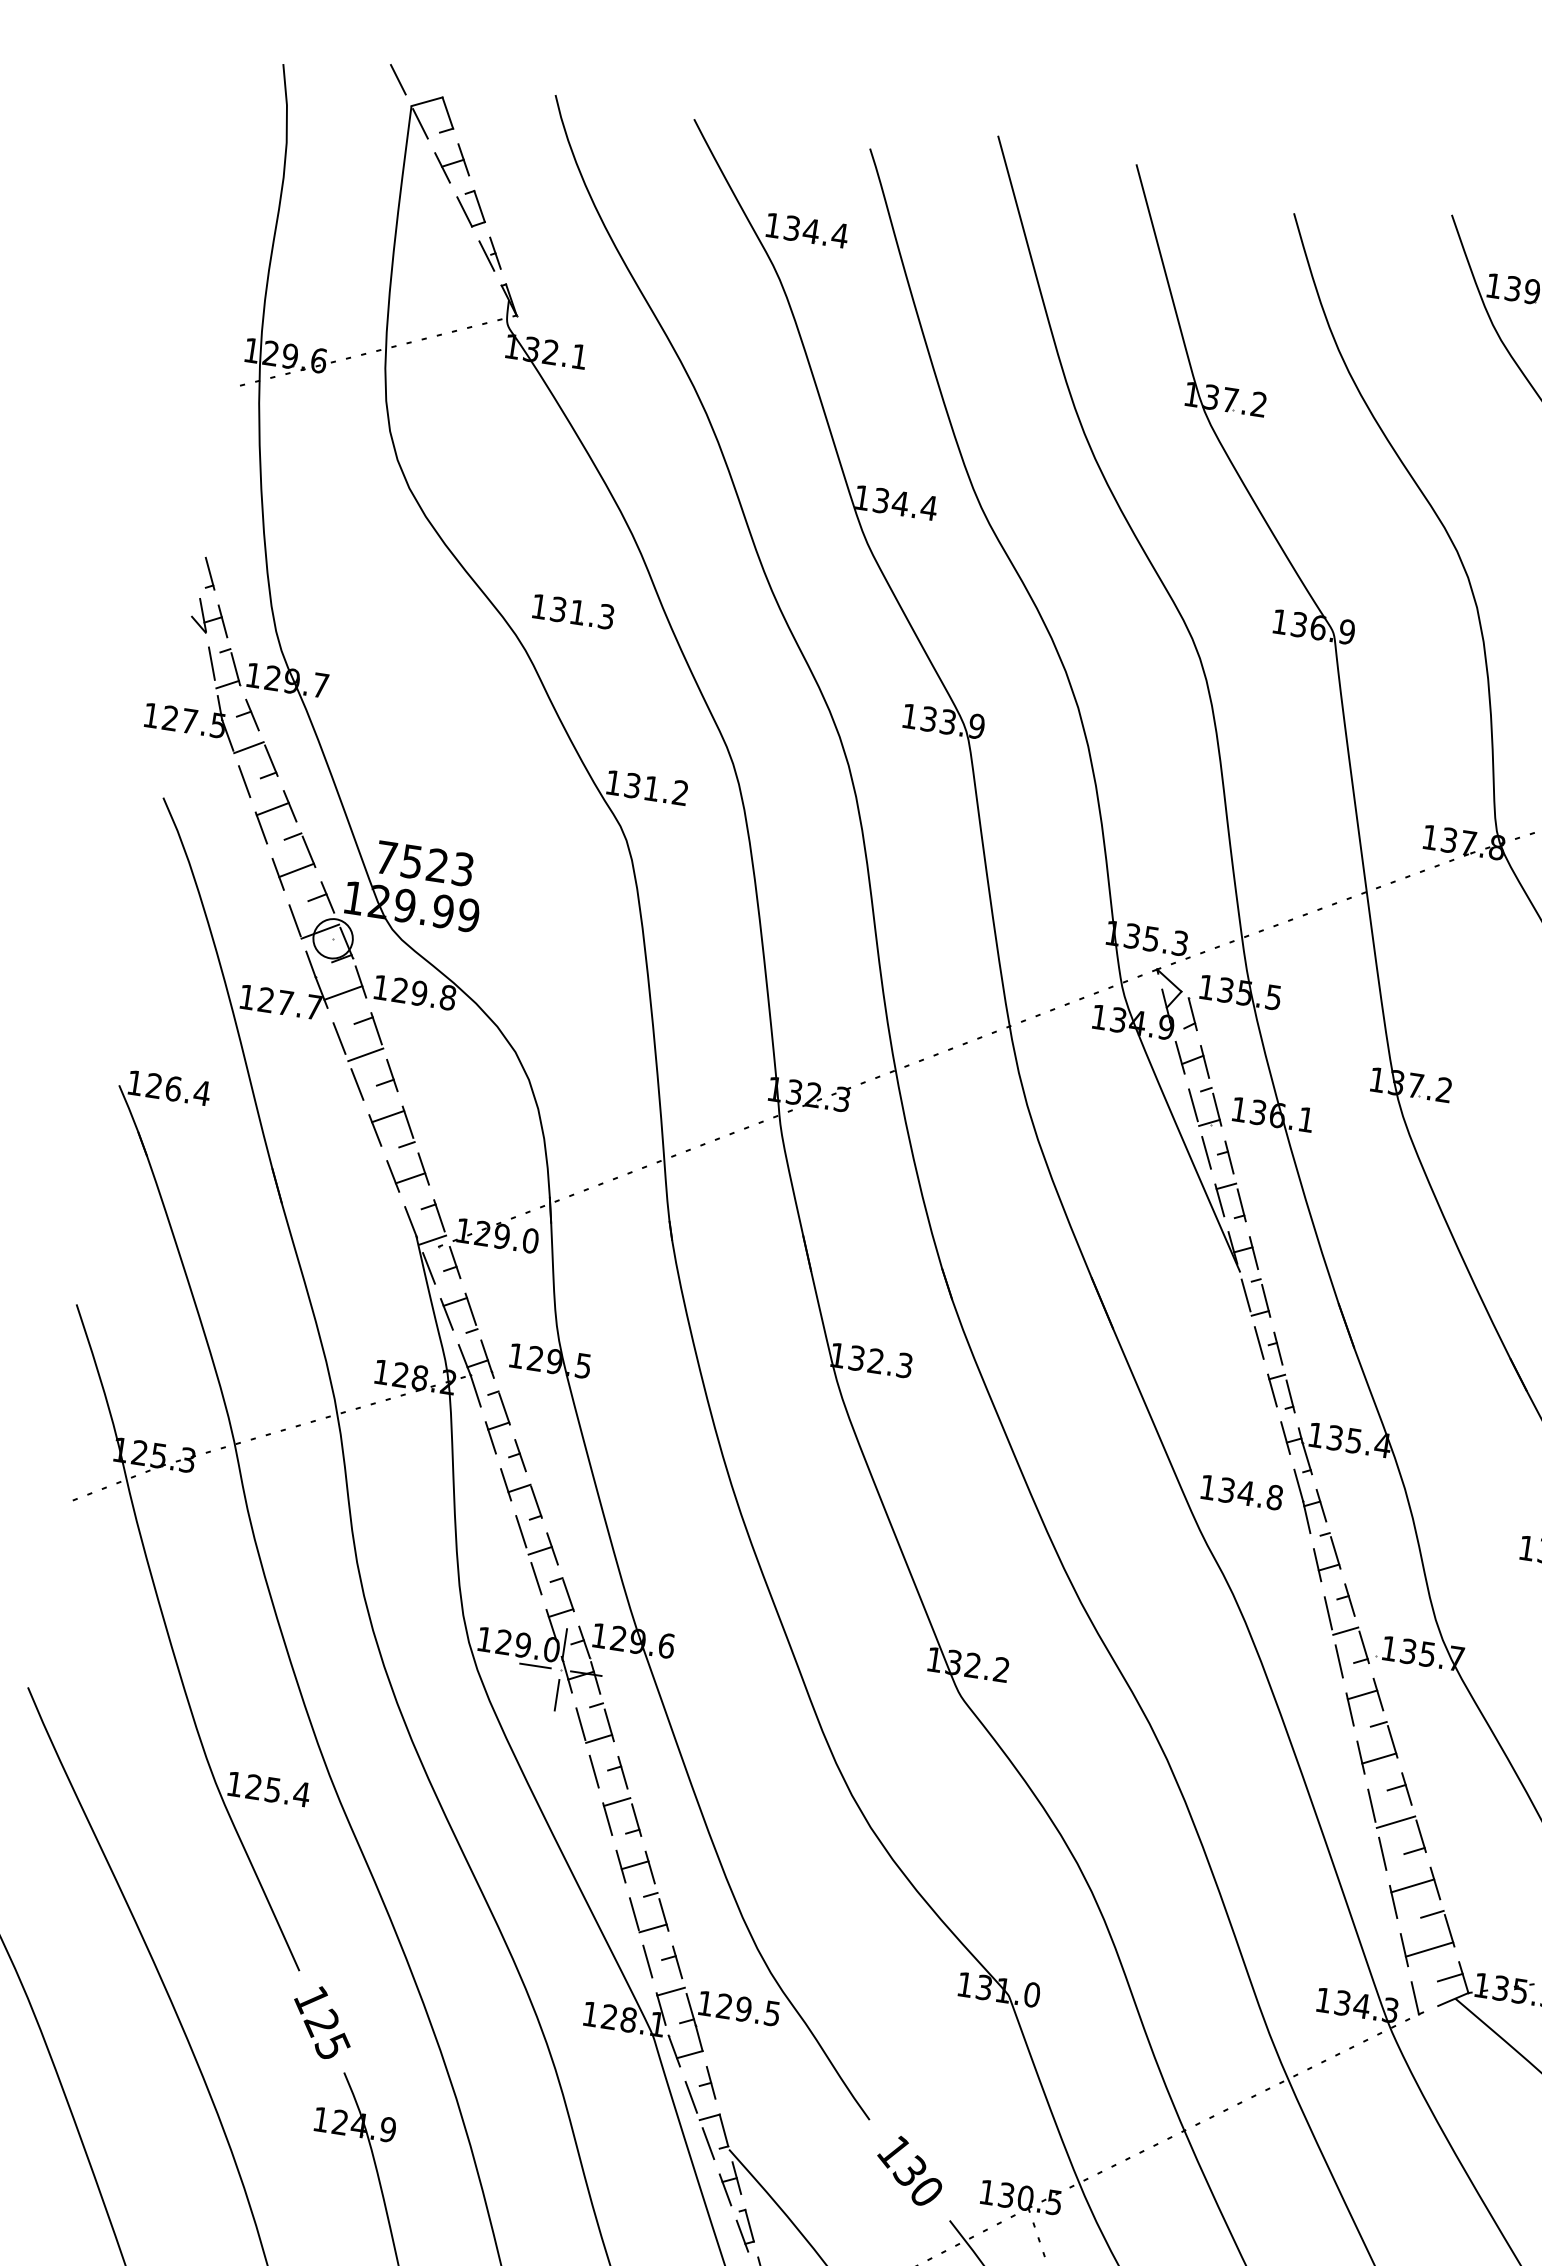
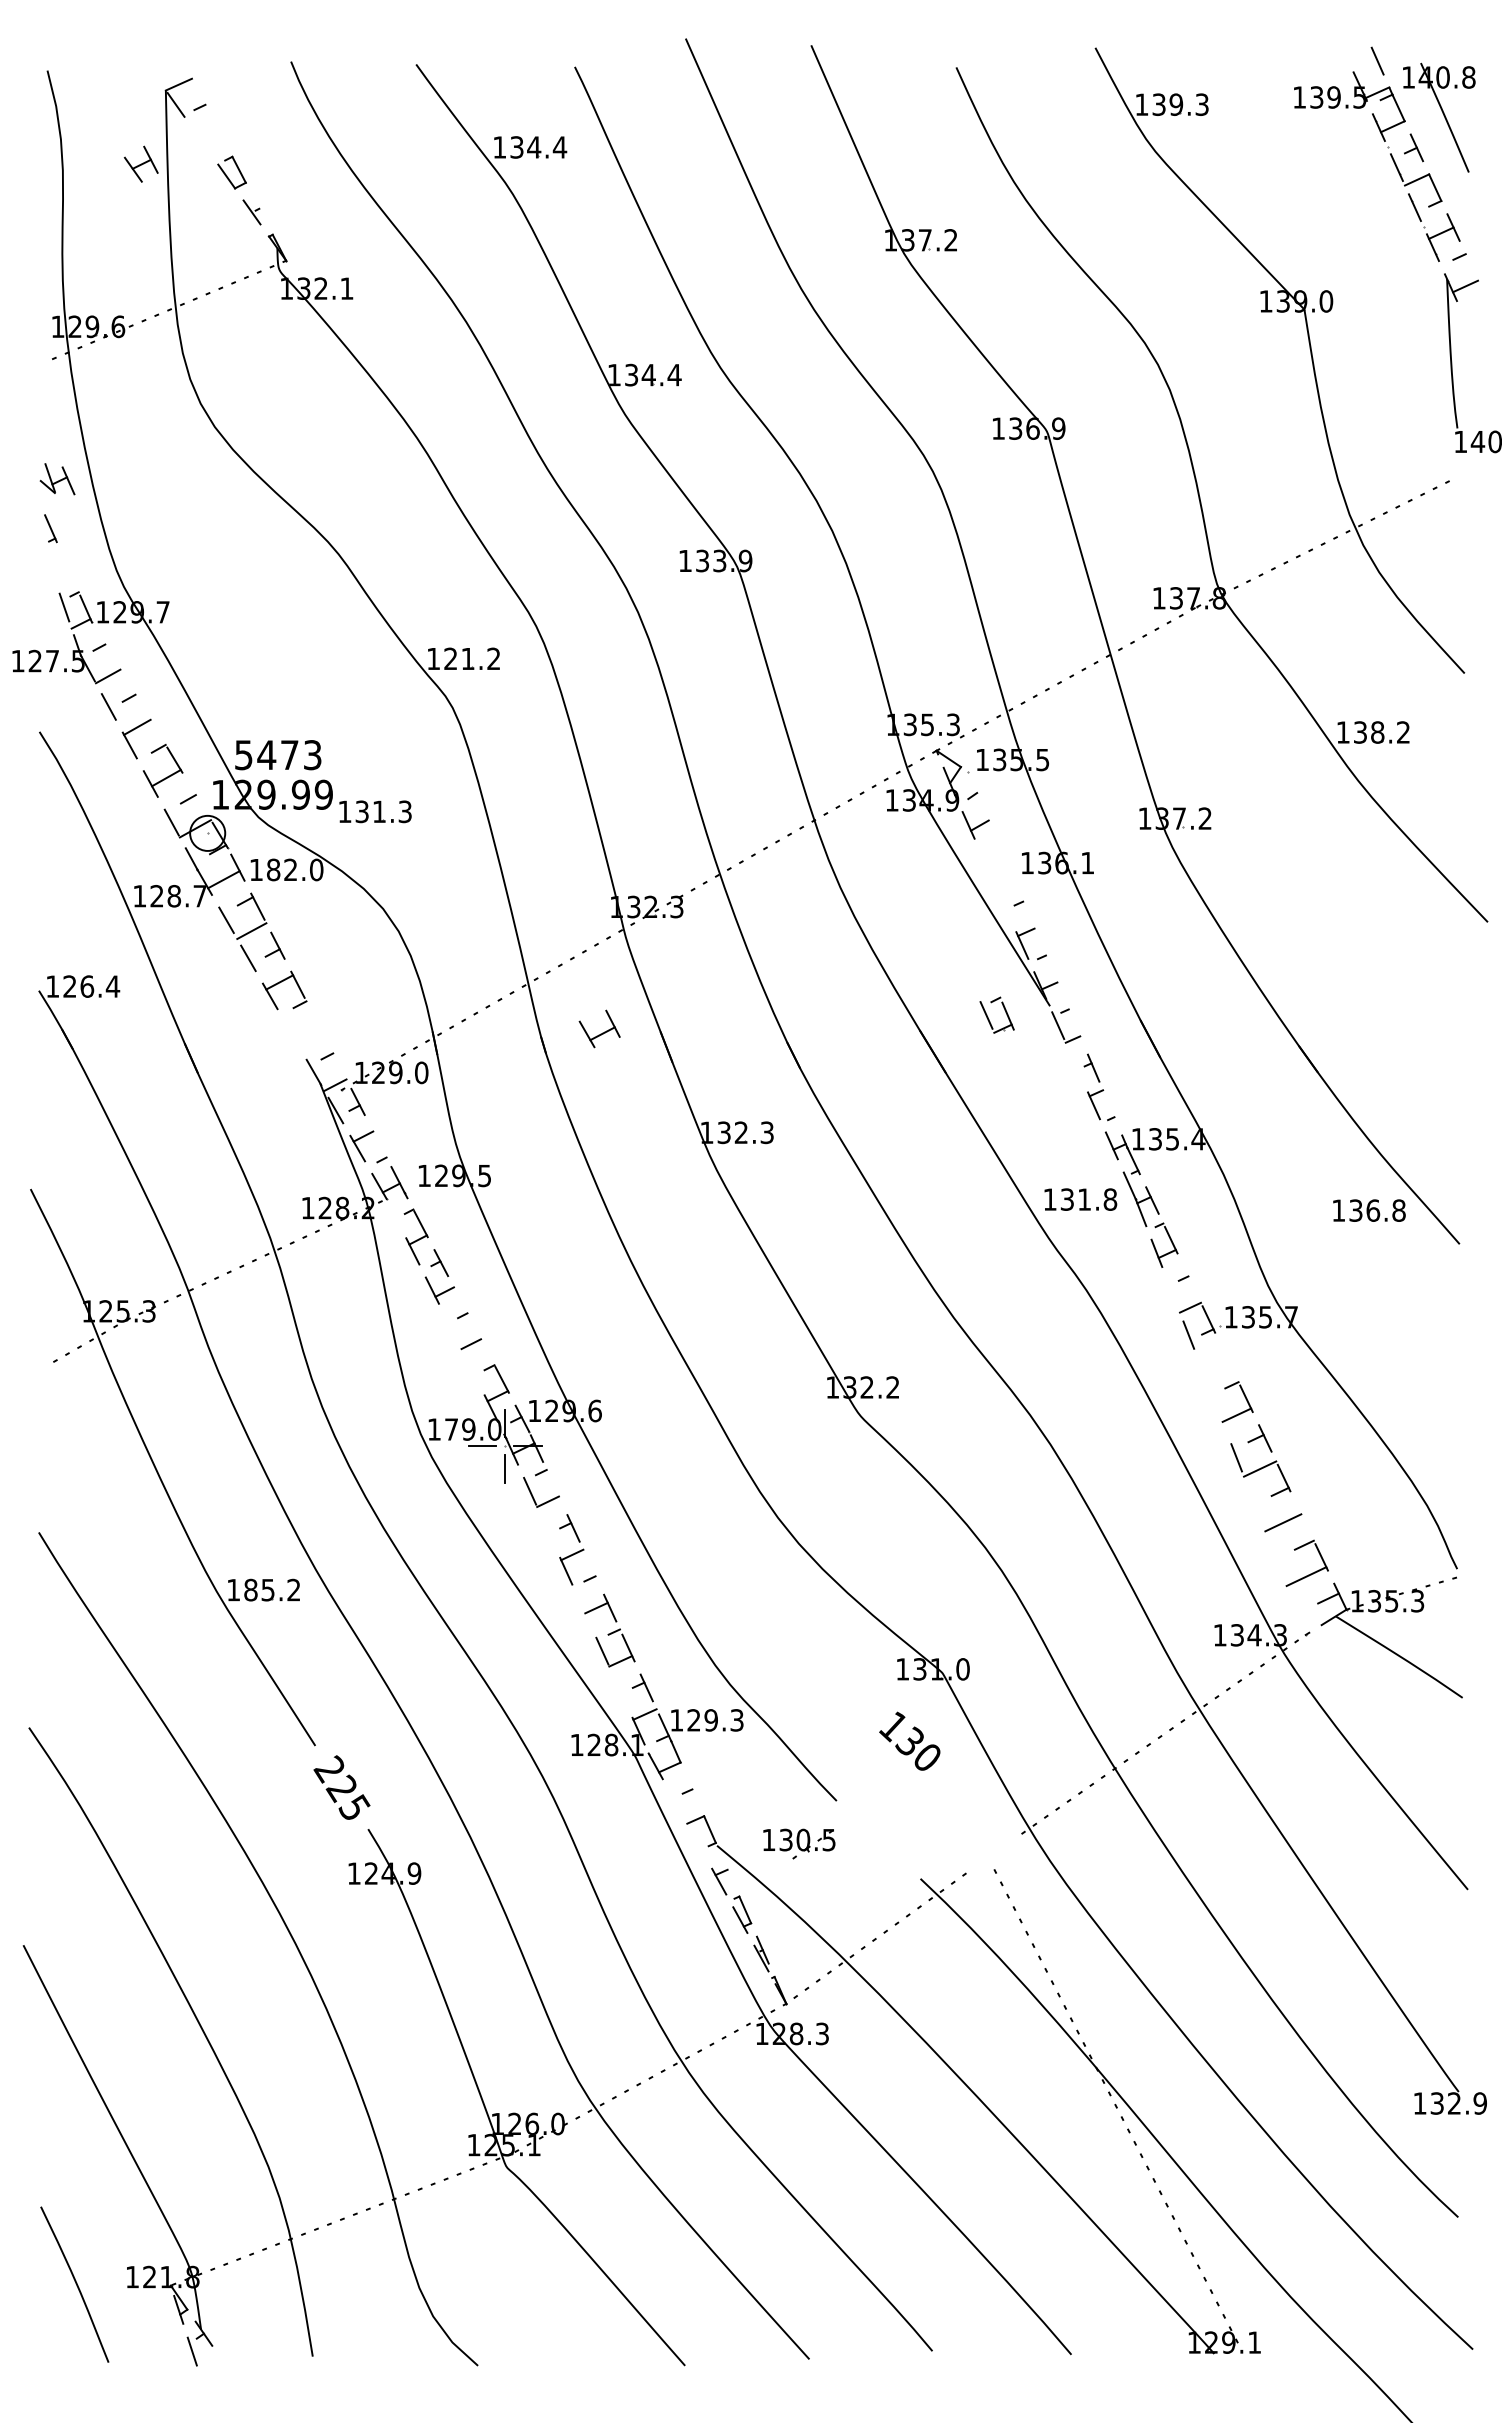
line: (397, 80) -> (150, 69), removed
line: (447, 112) -> (198, 91), removed
part: (451, 162) -> (140, 163), moved
line: (495, 252) -> (259, 208), removed
part: (573, 611) -> (375, 811), moved
part: (210, 618) -> (57, 479), moved
line: (252, 714) -> (106, 646), removed
line: (271, 760) -> (129, 684), removed
text: (632, 786) -> (450, 659), 131.2 -> 121.2
line: (289, 806) -> (151, 722), removed
text: (411, 862) -> (266, 755), 7523 -> 5473
line: (327, 897) -> (197, 797), removed
text: (424, 993) -> (295, 869), 129.8 -> 182.0
text: (285, 1002) -> (174, 895), 127.7 -> 128.7
line: (1192, 1013) -> (973, 784), removed
line: (1204, 1061) -> (990, 825), removed
part: (1195, 1107) -> (988, 1017), moved
line: (1206, 1152) -> (1004, 905), removed
line: (1228, 1157) -> (1024, 906), removed
part: (407, 1171) -> (599, 1028), moved
line: (1241, 1204) -> (1042, 946), removed
line: (438, 1215) -> (337, 1062), removed
line: (1254, 1252) -> (1059, 986), removed
line: (1266, 1300) -> (1076, 1027), removed
line: (470, 1309) -> (377, 1141), removed
line: (1259, 1342) -> (1076, 1065), removed
line: (474, 1391) -> (392, 1212), removed
line: (1290, 1396) -> (1110, 1108), removed
text: (1246, 1493) -> (1084, 1199), 134.8 -> 131.8
line: (536, 1501) -> (461, 1301), removed
line: (520, 1531) -> (451, 1329), removed
line: (552, 1548) -> (481, 1340), removed
line: (536, 1579) -> (471, 1369), removed
line: (1349, 1599) -> (1189, 1279), removed
line: (1328, 1612) -> (1172, 1293), removed
text: (503, 1642) -> (451, 1429), 129.0 -> 179.0
part: (1364, 1702) -> (1216, 1367), removed
line: (609, 1725) -> (555, 1488), removed
line: (1360, 1757) -> (1220, 1416), removed
line: (594, 1770) -> (548, 1530), removed
text: (278, 1790) -> (272, 1589), 125.4 -> 185.2
line: (636, 1819) -> (591, 1567), removed
line: (1382, 1853) -> (1252, 1498), removed
line: (621, 1865) -> (584, 1610), removed
line: (1434, 1883) -> (1302, 1517), removed
line: (1393, 1901) -> (1268, 1539), removed
line: (1404, 1950) -> (1284, 1580), removed
line: (647, 1960) -> (620, 1690), removed
line: (1415, 1997) -> (1300, 1620), removed
text: (310, 1999) -> (328, 1769), 125 -> 225
text: (773, 2012) -> (737, 1719), 129.5 -> 129.3
line: (711, 2082) -> (692, 1789), removed
line: (690, 2096) -> (676, 1804), removed
line: (707, 2143) -> (697, 1843), removed
text: (909, 2169) -> (909, 1740), moved
line: (736, 2177) -> (727, 1869), removed
part: (1020, 2201) -> (799, 1843), moved

